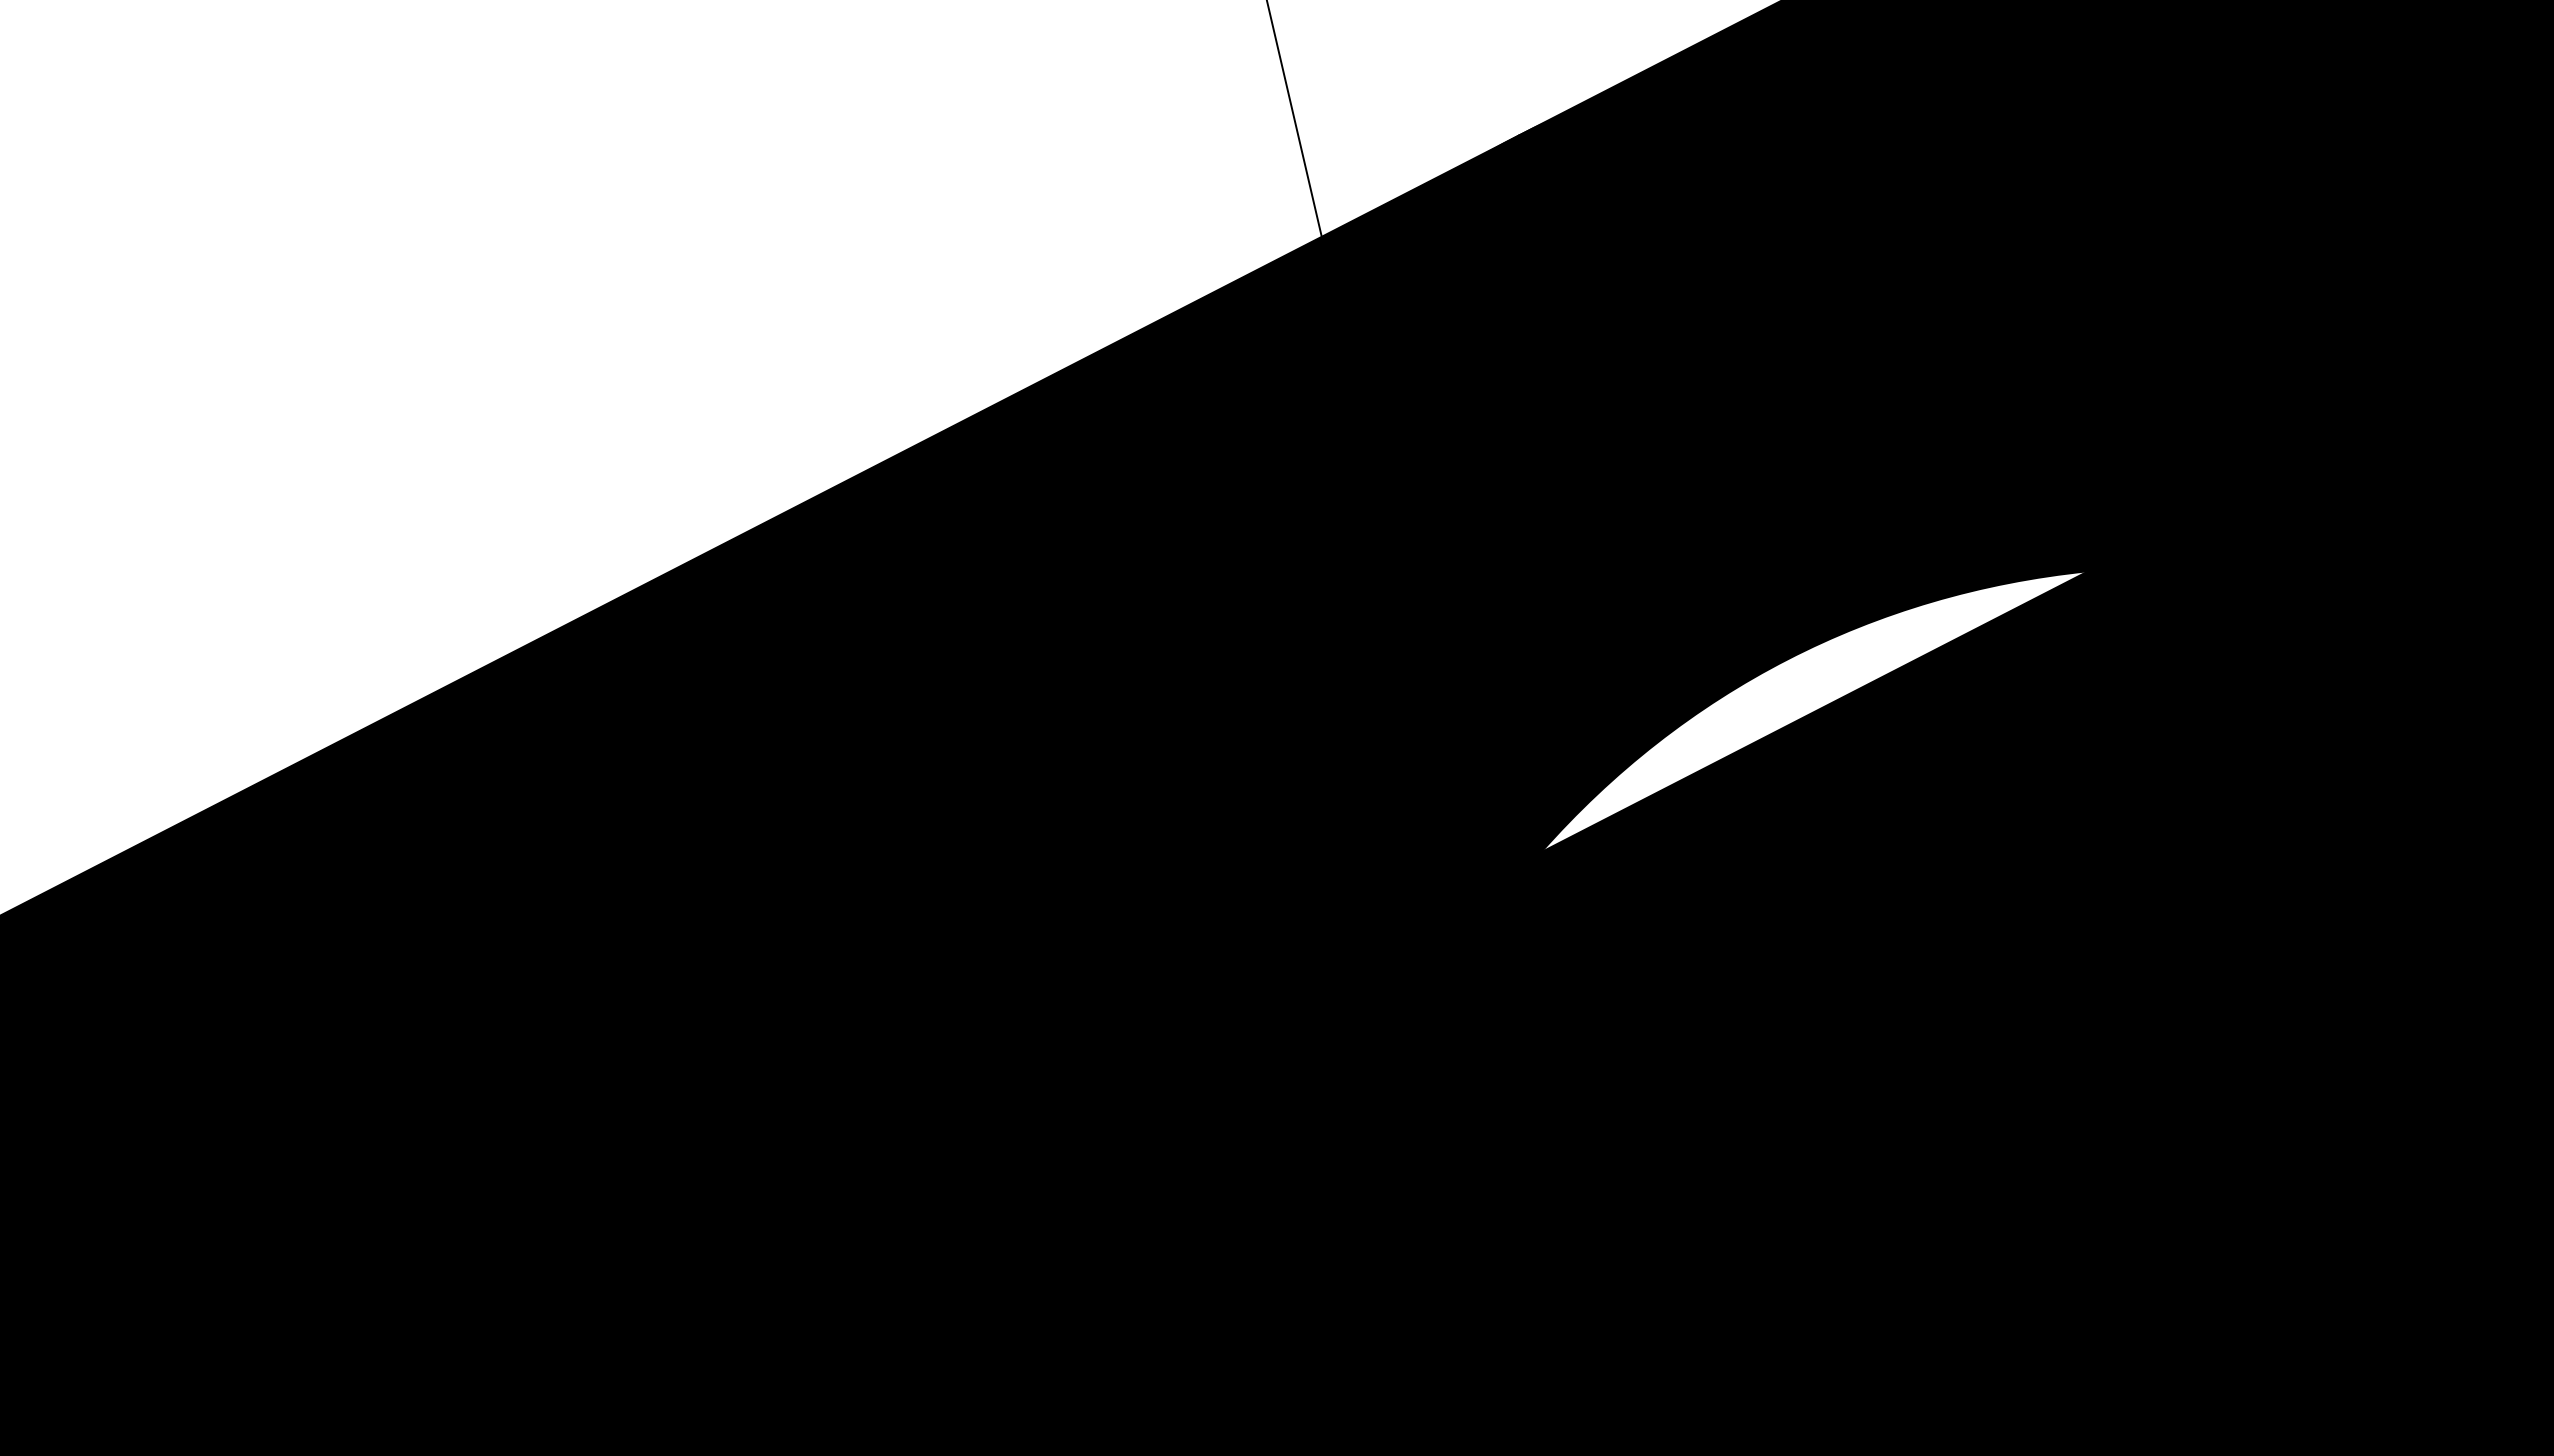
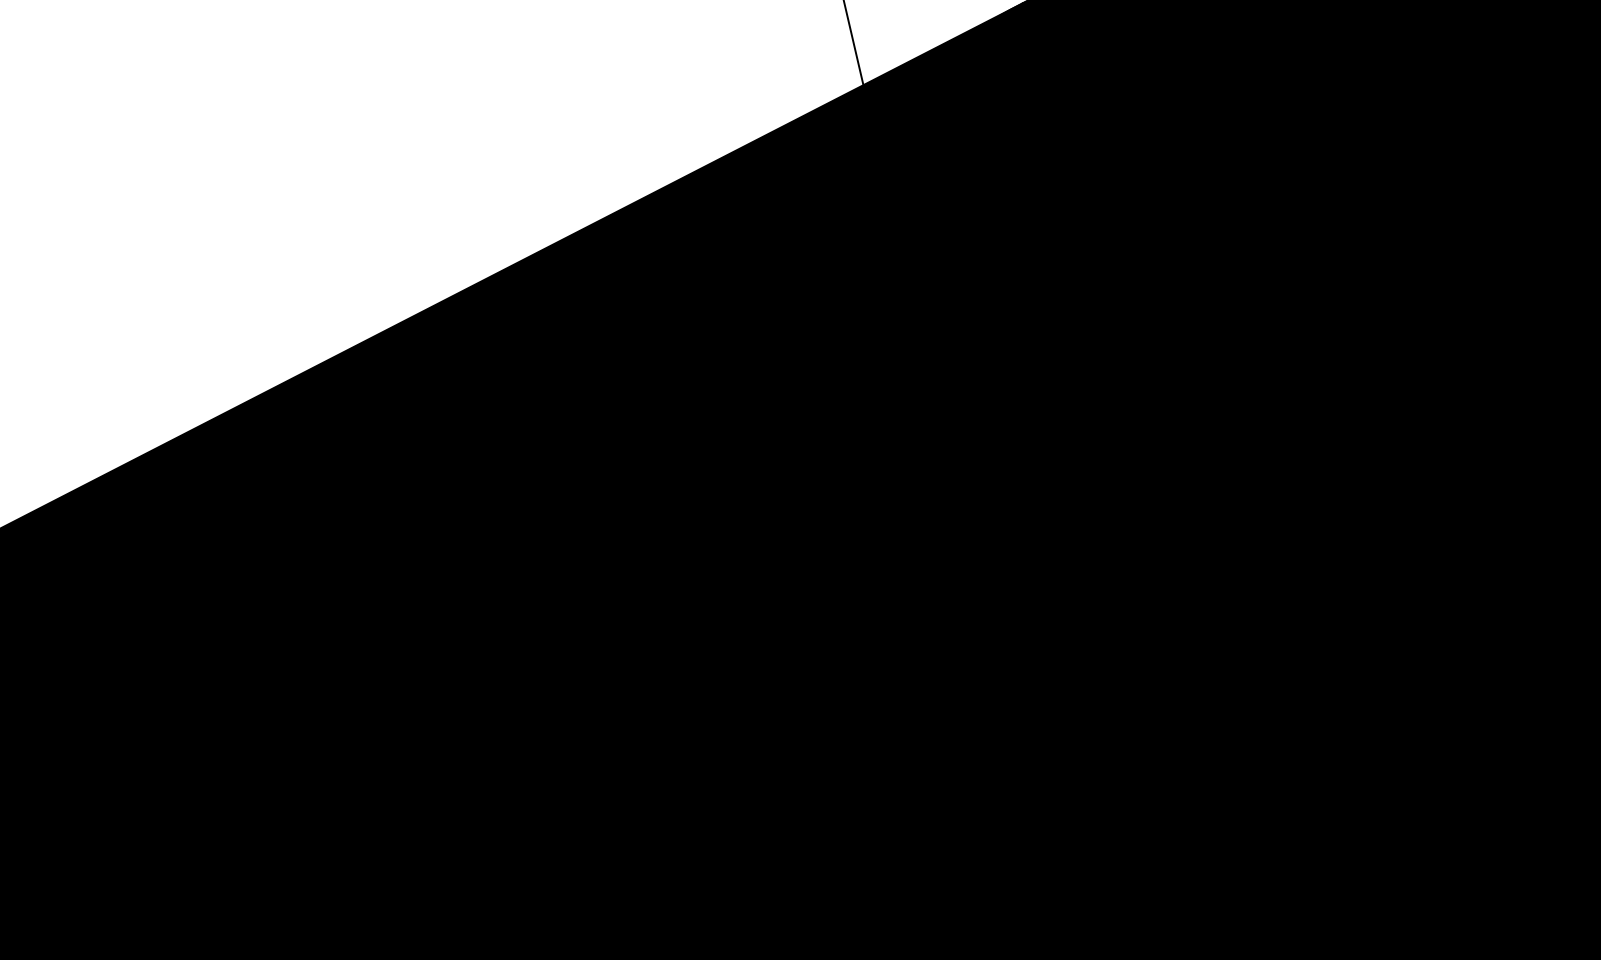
fill: (1814, 711) -> (1262, 469), added

